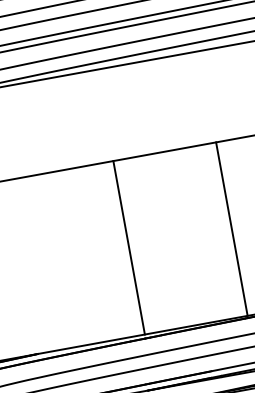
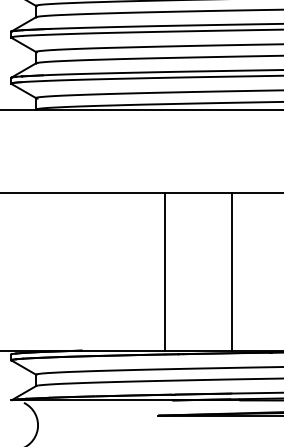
line: (232, 228) -> (232, 271), moved
line: (128, 247) -> (164, 271), moved

